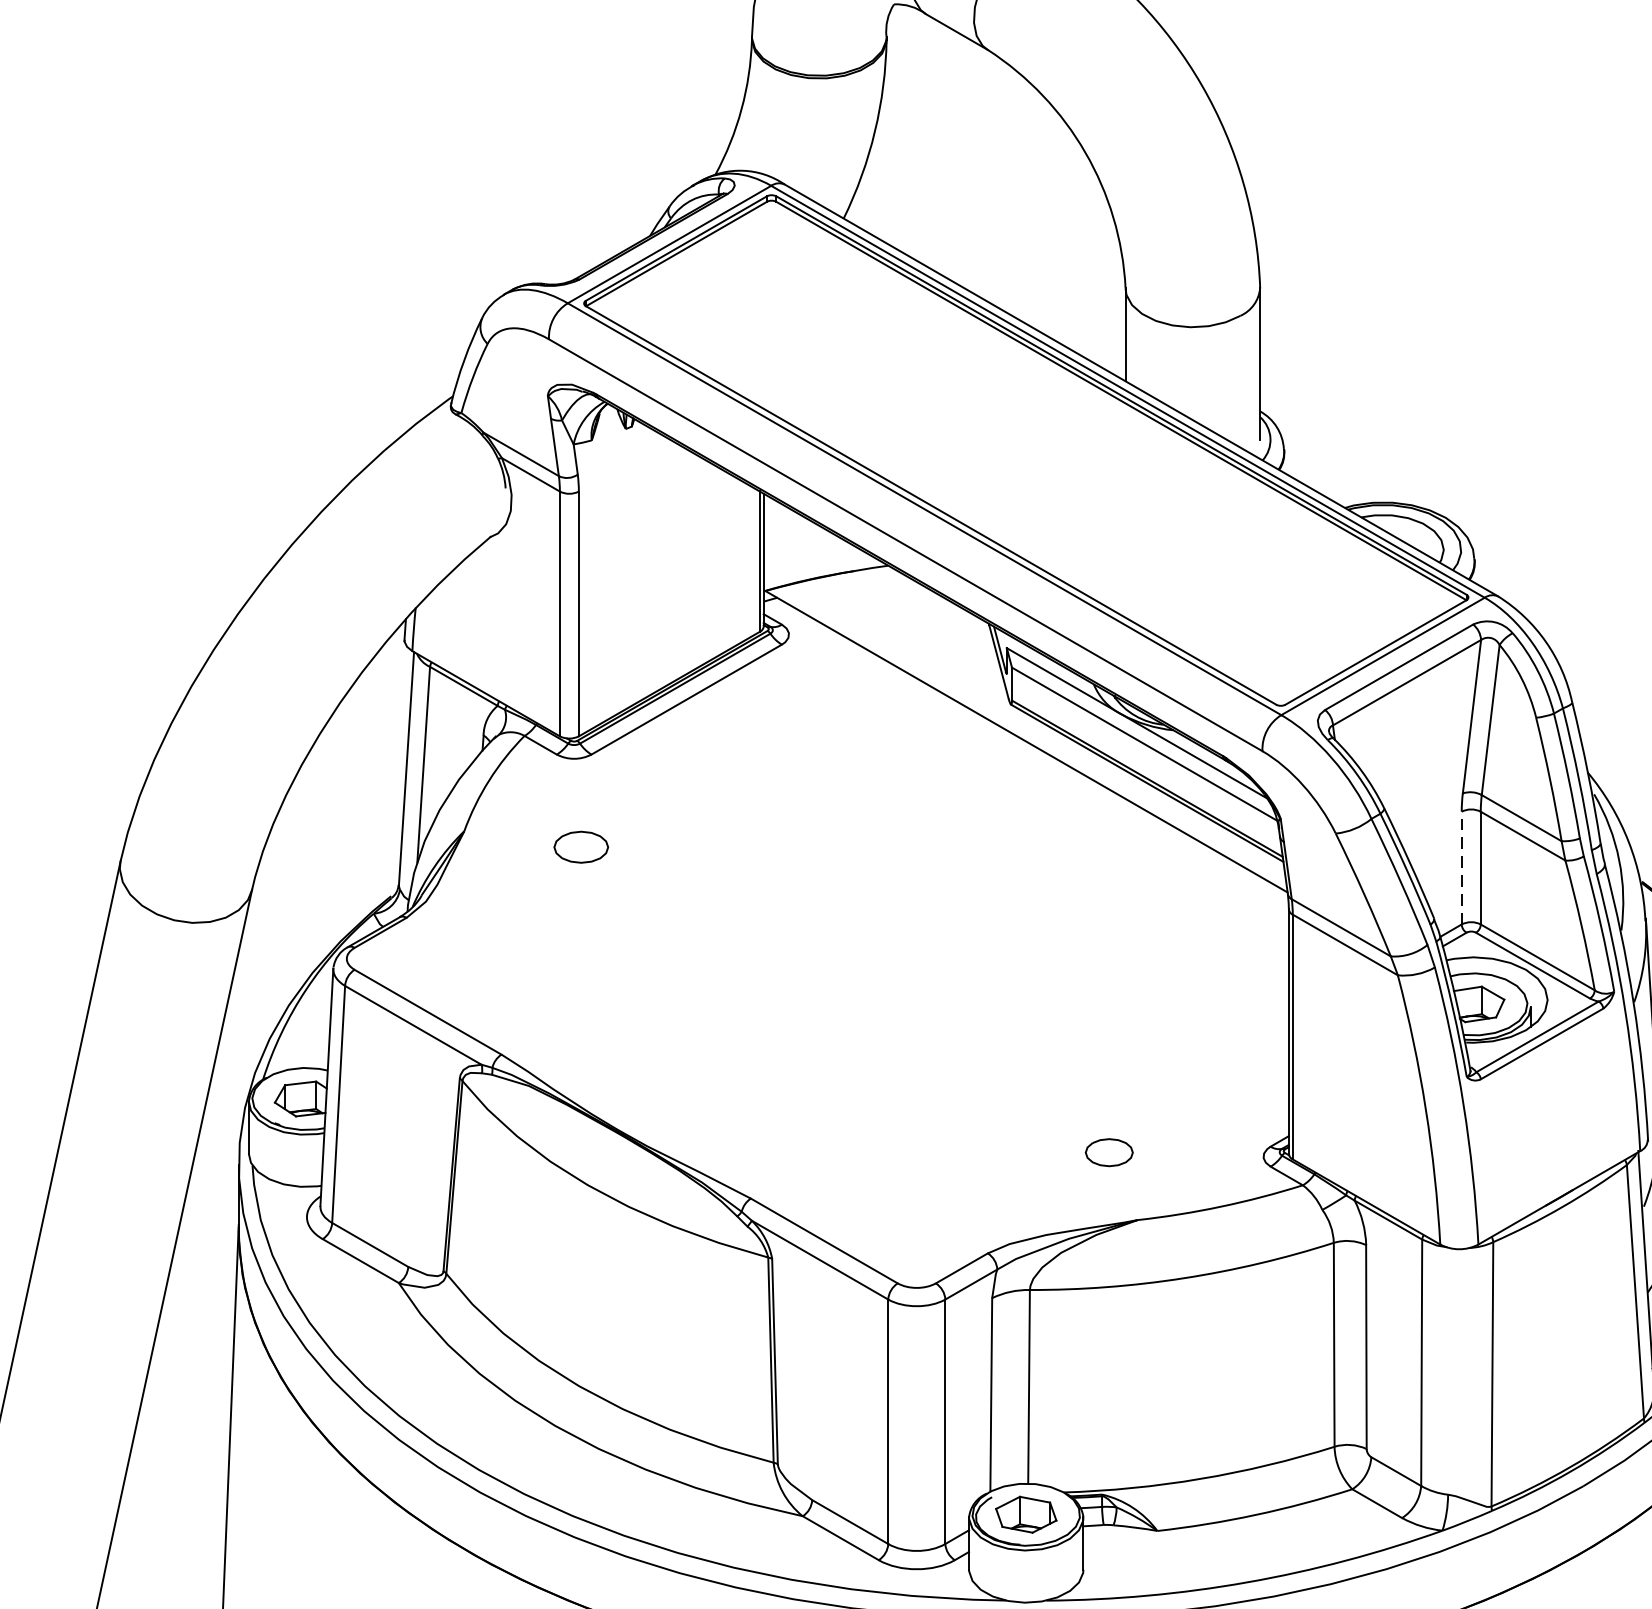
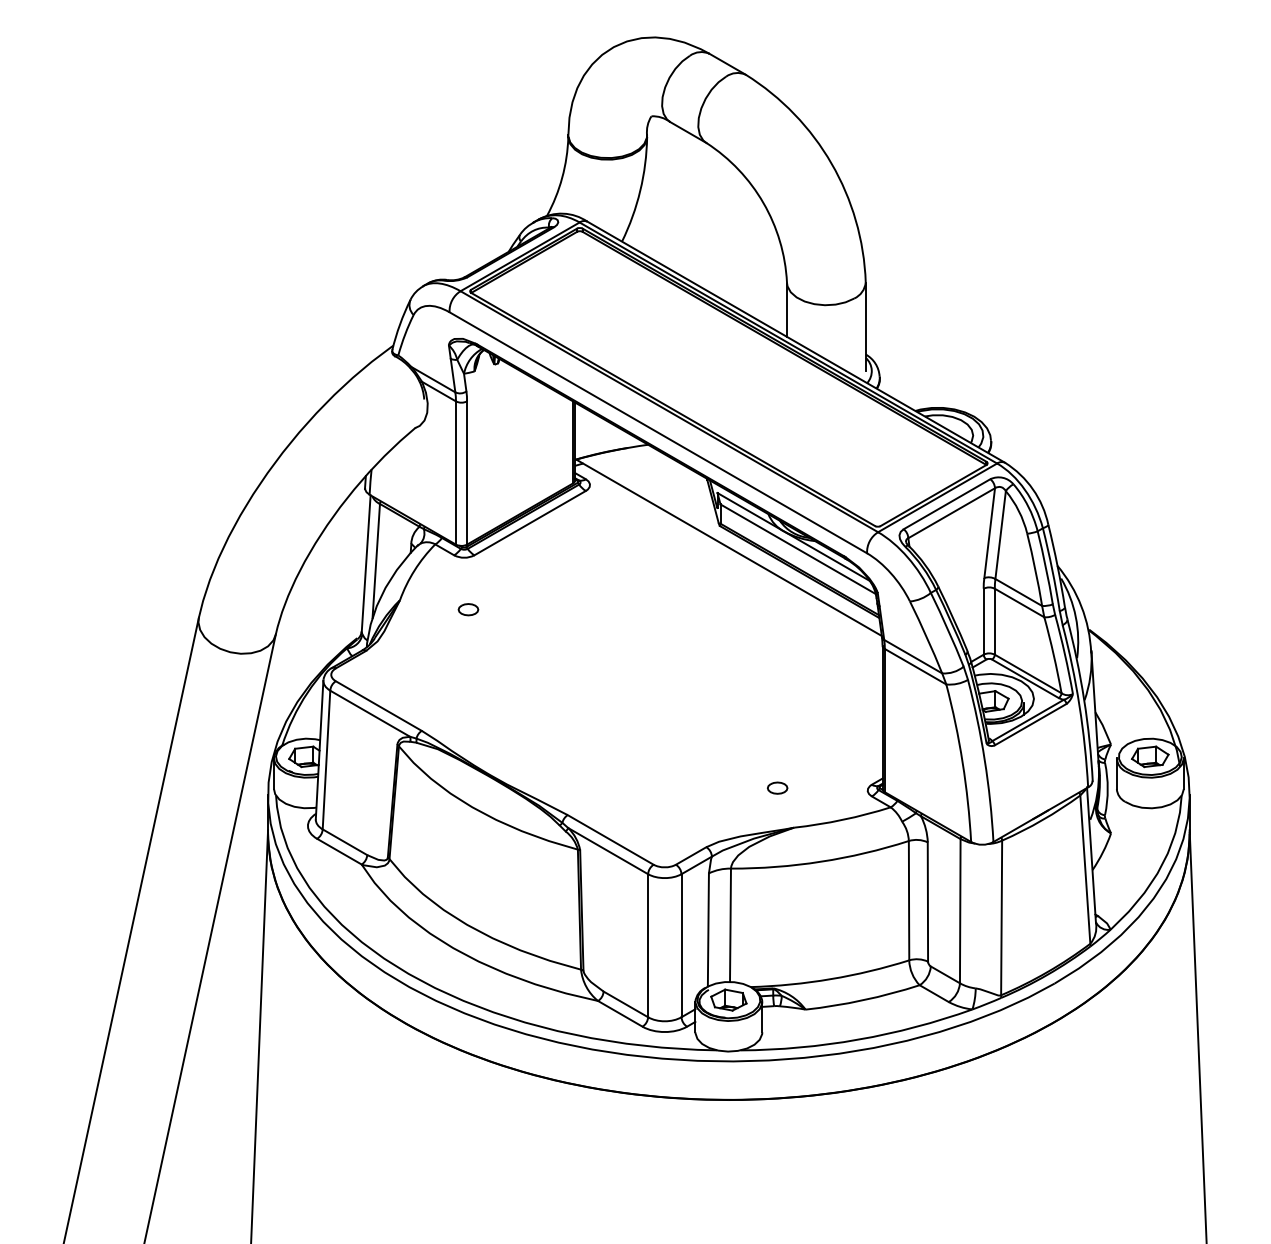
part: (581, 847) -> (468, 609), size x0.62
line: (1461, 867) -> (983, 621), dashed -> solid
part: (1109, 1151) -> (777, 787), size x0.71

